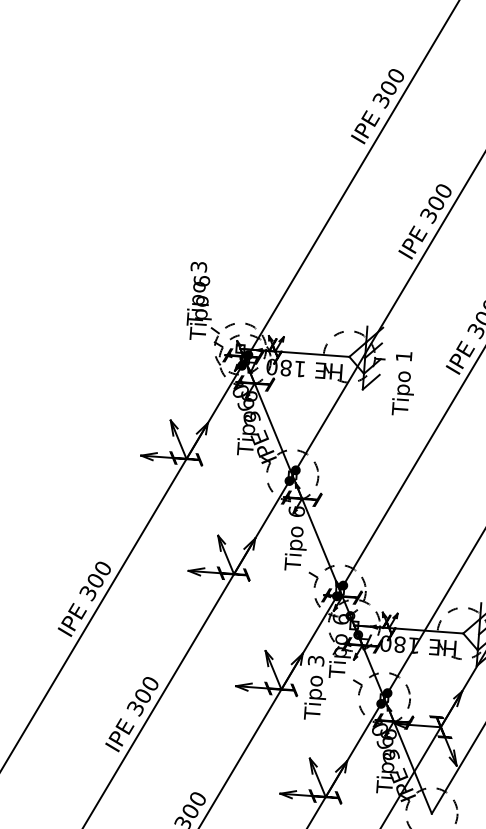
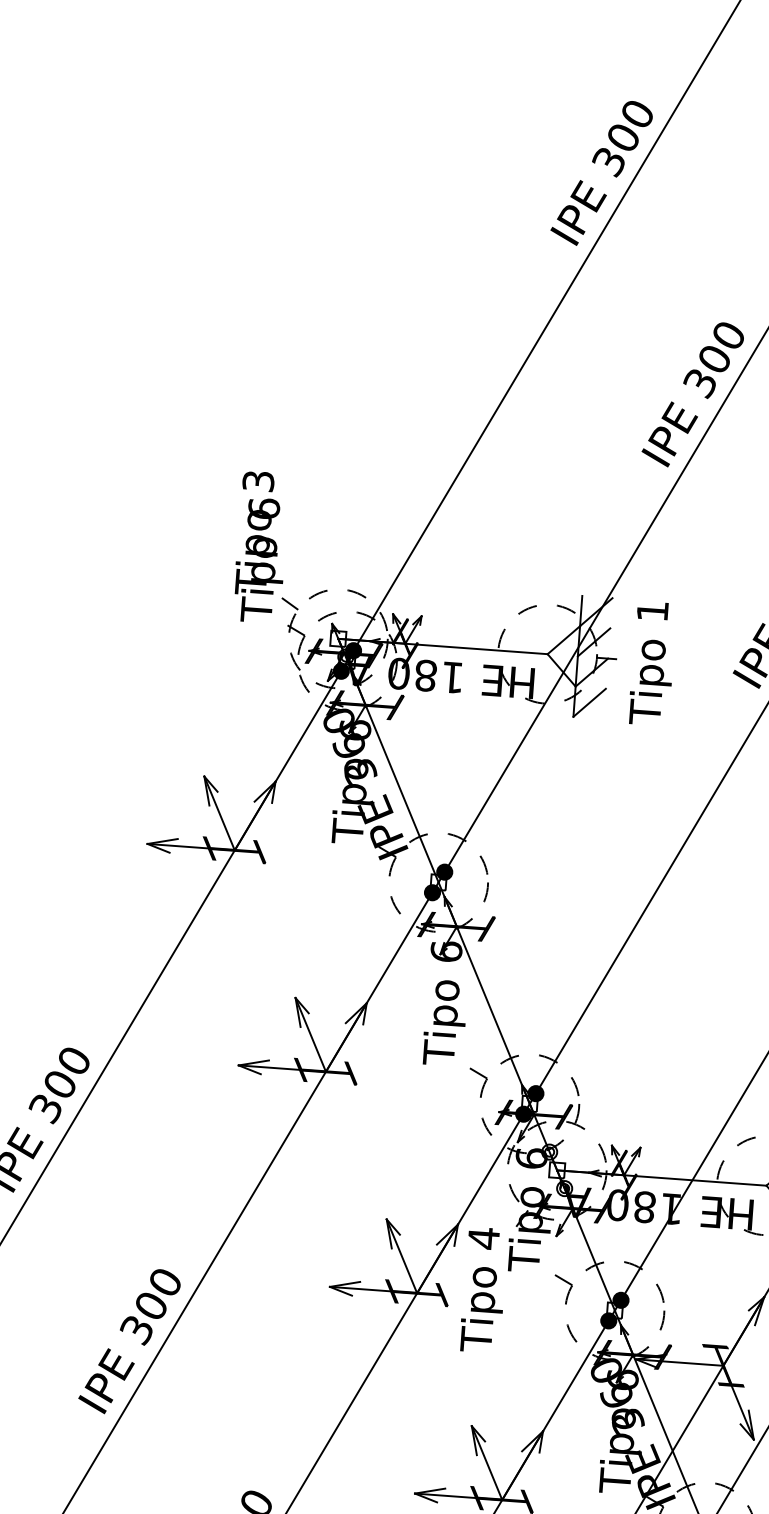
text: (402, 383) -> (649, 663), moved
text: (315, 660) -> (482, 1237), 3 -> 4

